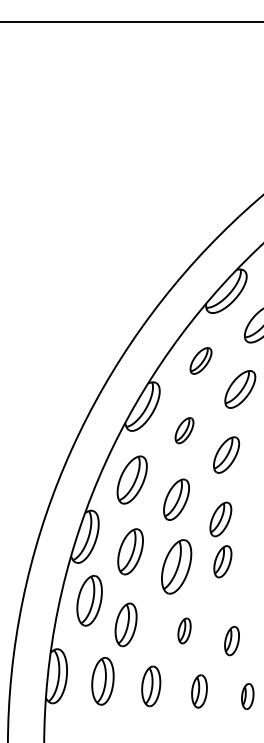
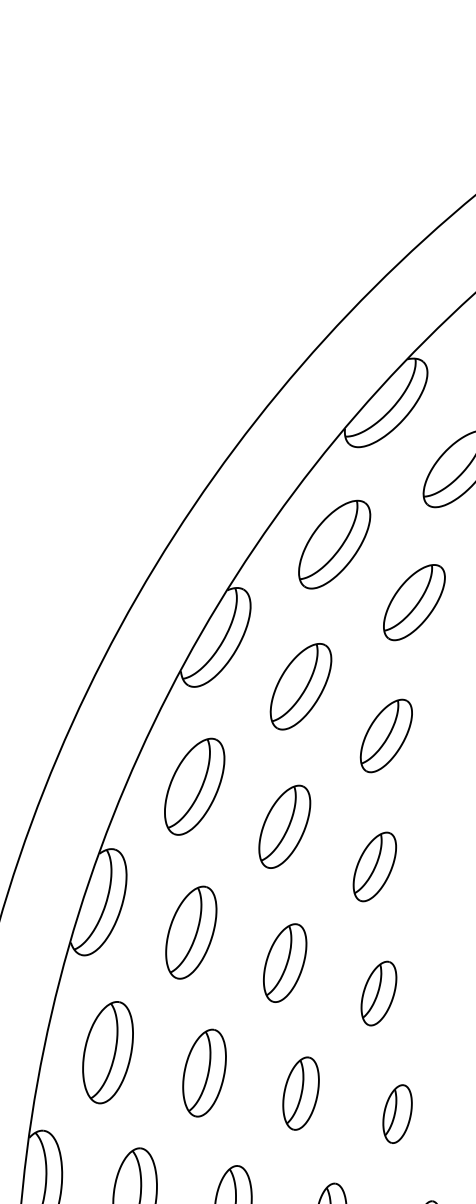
part: (200, 360) -> (333, 543), size x1.67
part: (184, 430) -> (300, 685), size x1.67
part: (222, 561) -> (378, 993), moved
part: (176, 566) -> (284, 962), size x0.71
part: (89, 600) -> (107, 1052), moved
part: (125, 624) -> (203, 1072), moved
part: (184, 630) -> (300, 1092), size x1.43

